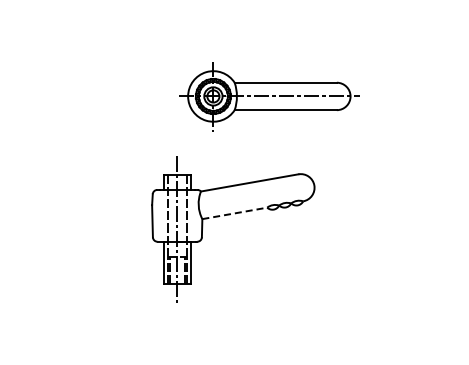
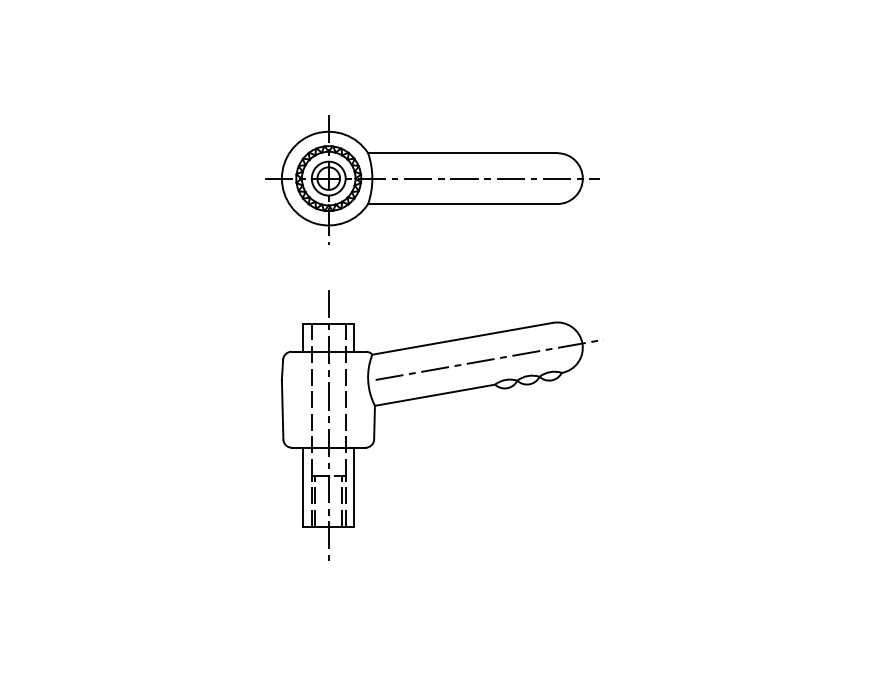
part: (269, 96) -> (432, 178), moved
line: (263, 194) -> (488, 360), added
line: (234, 213) -> (434, 395), dashed -> solid

